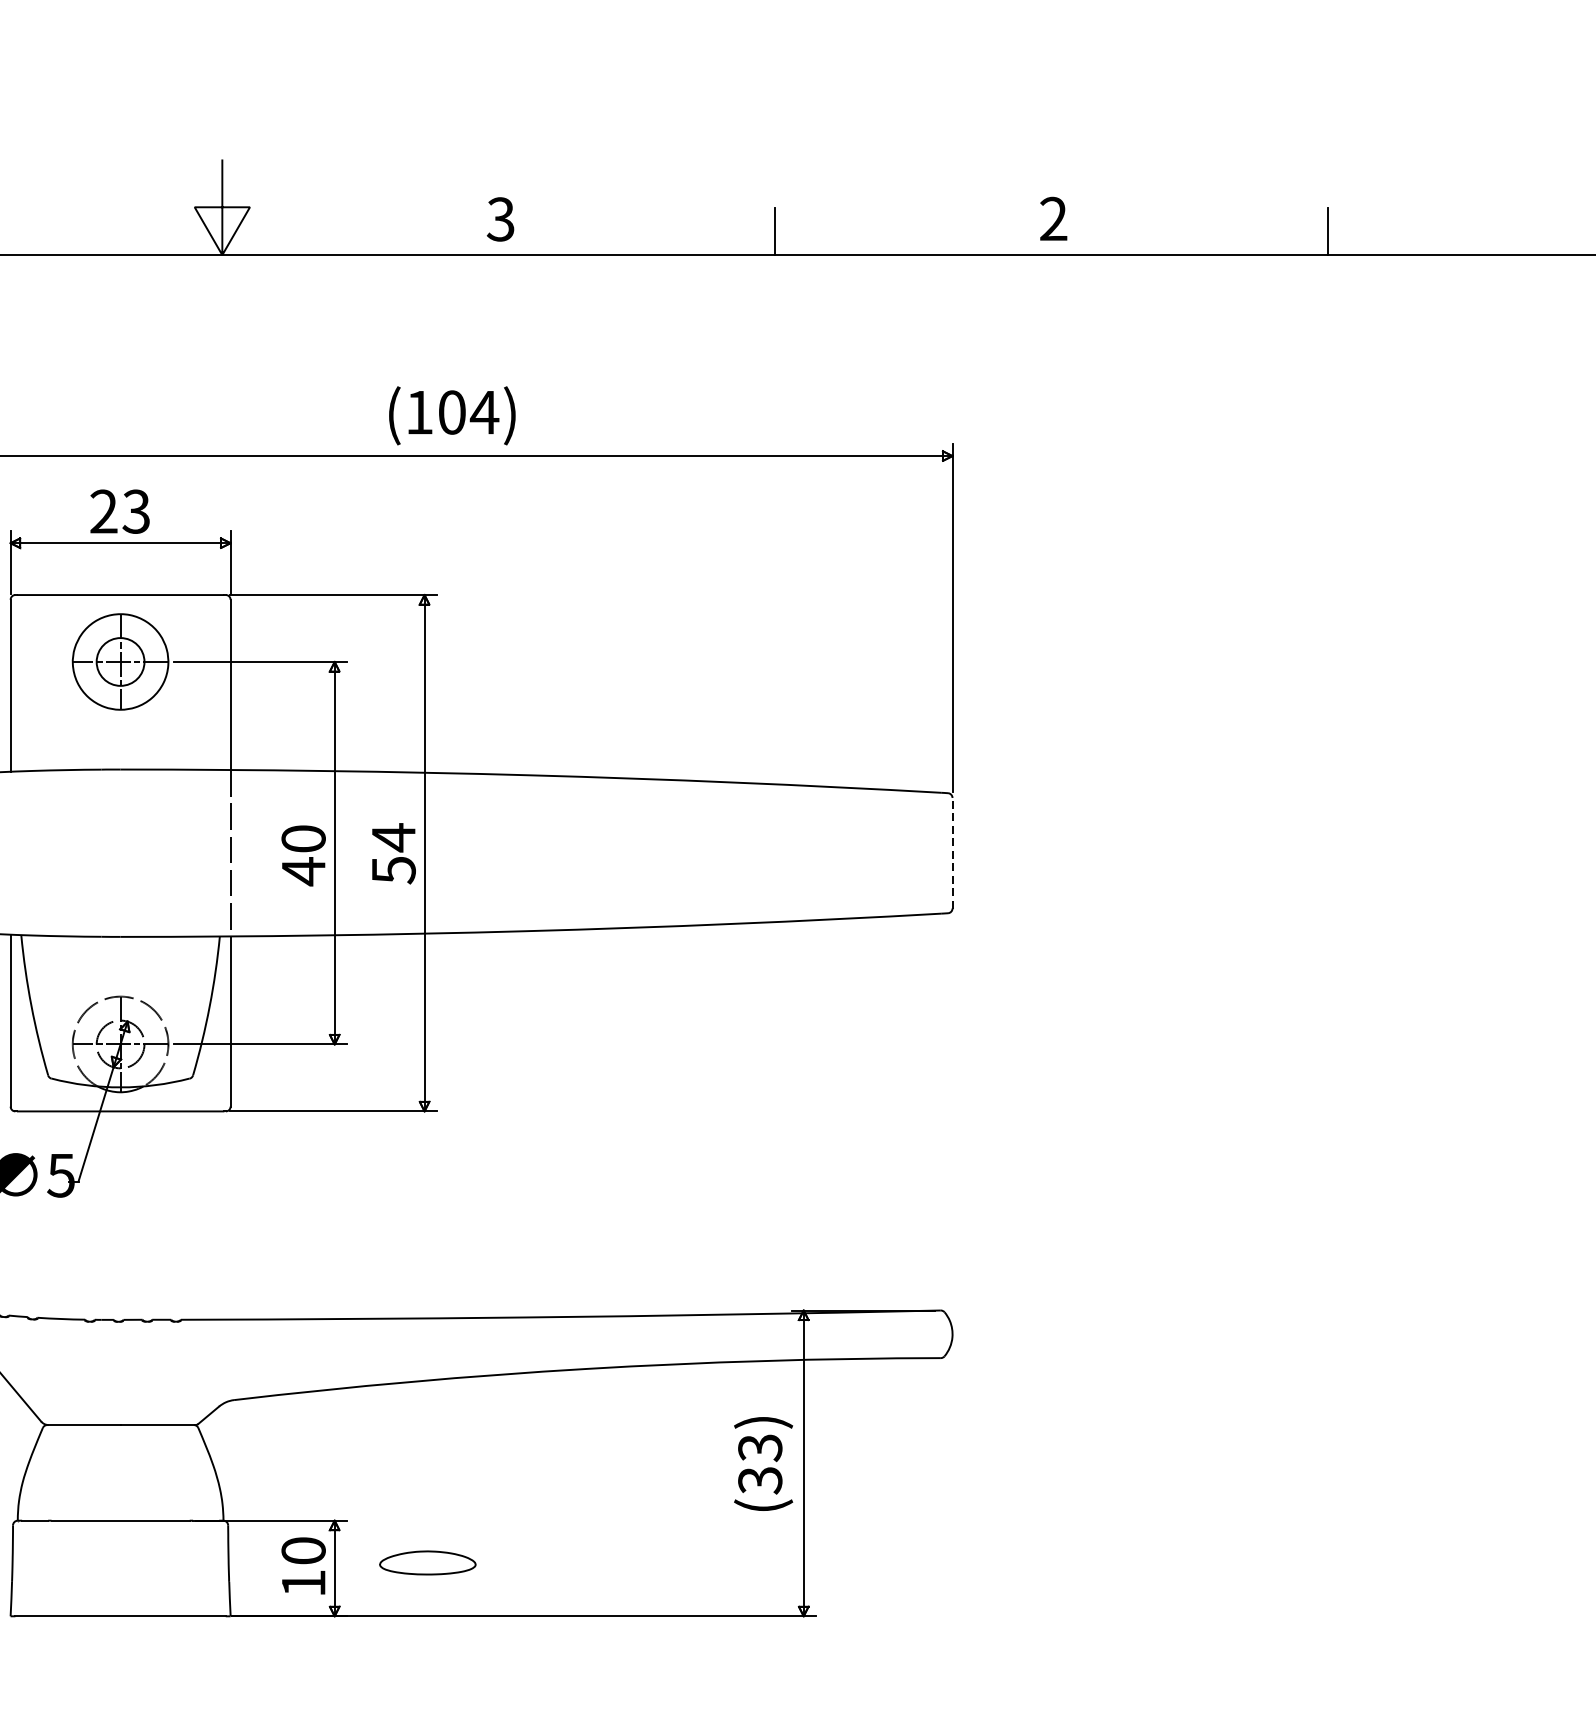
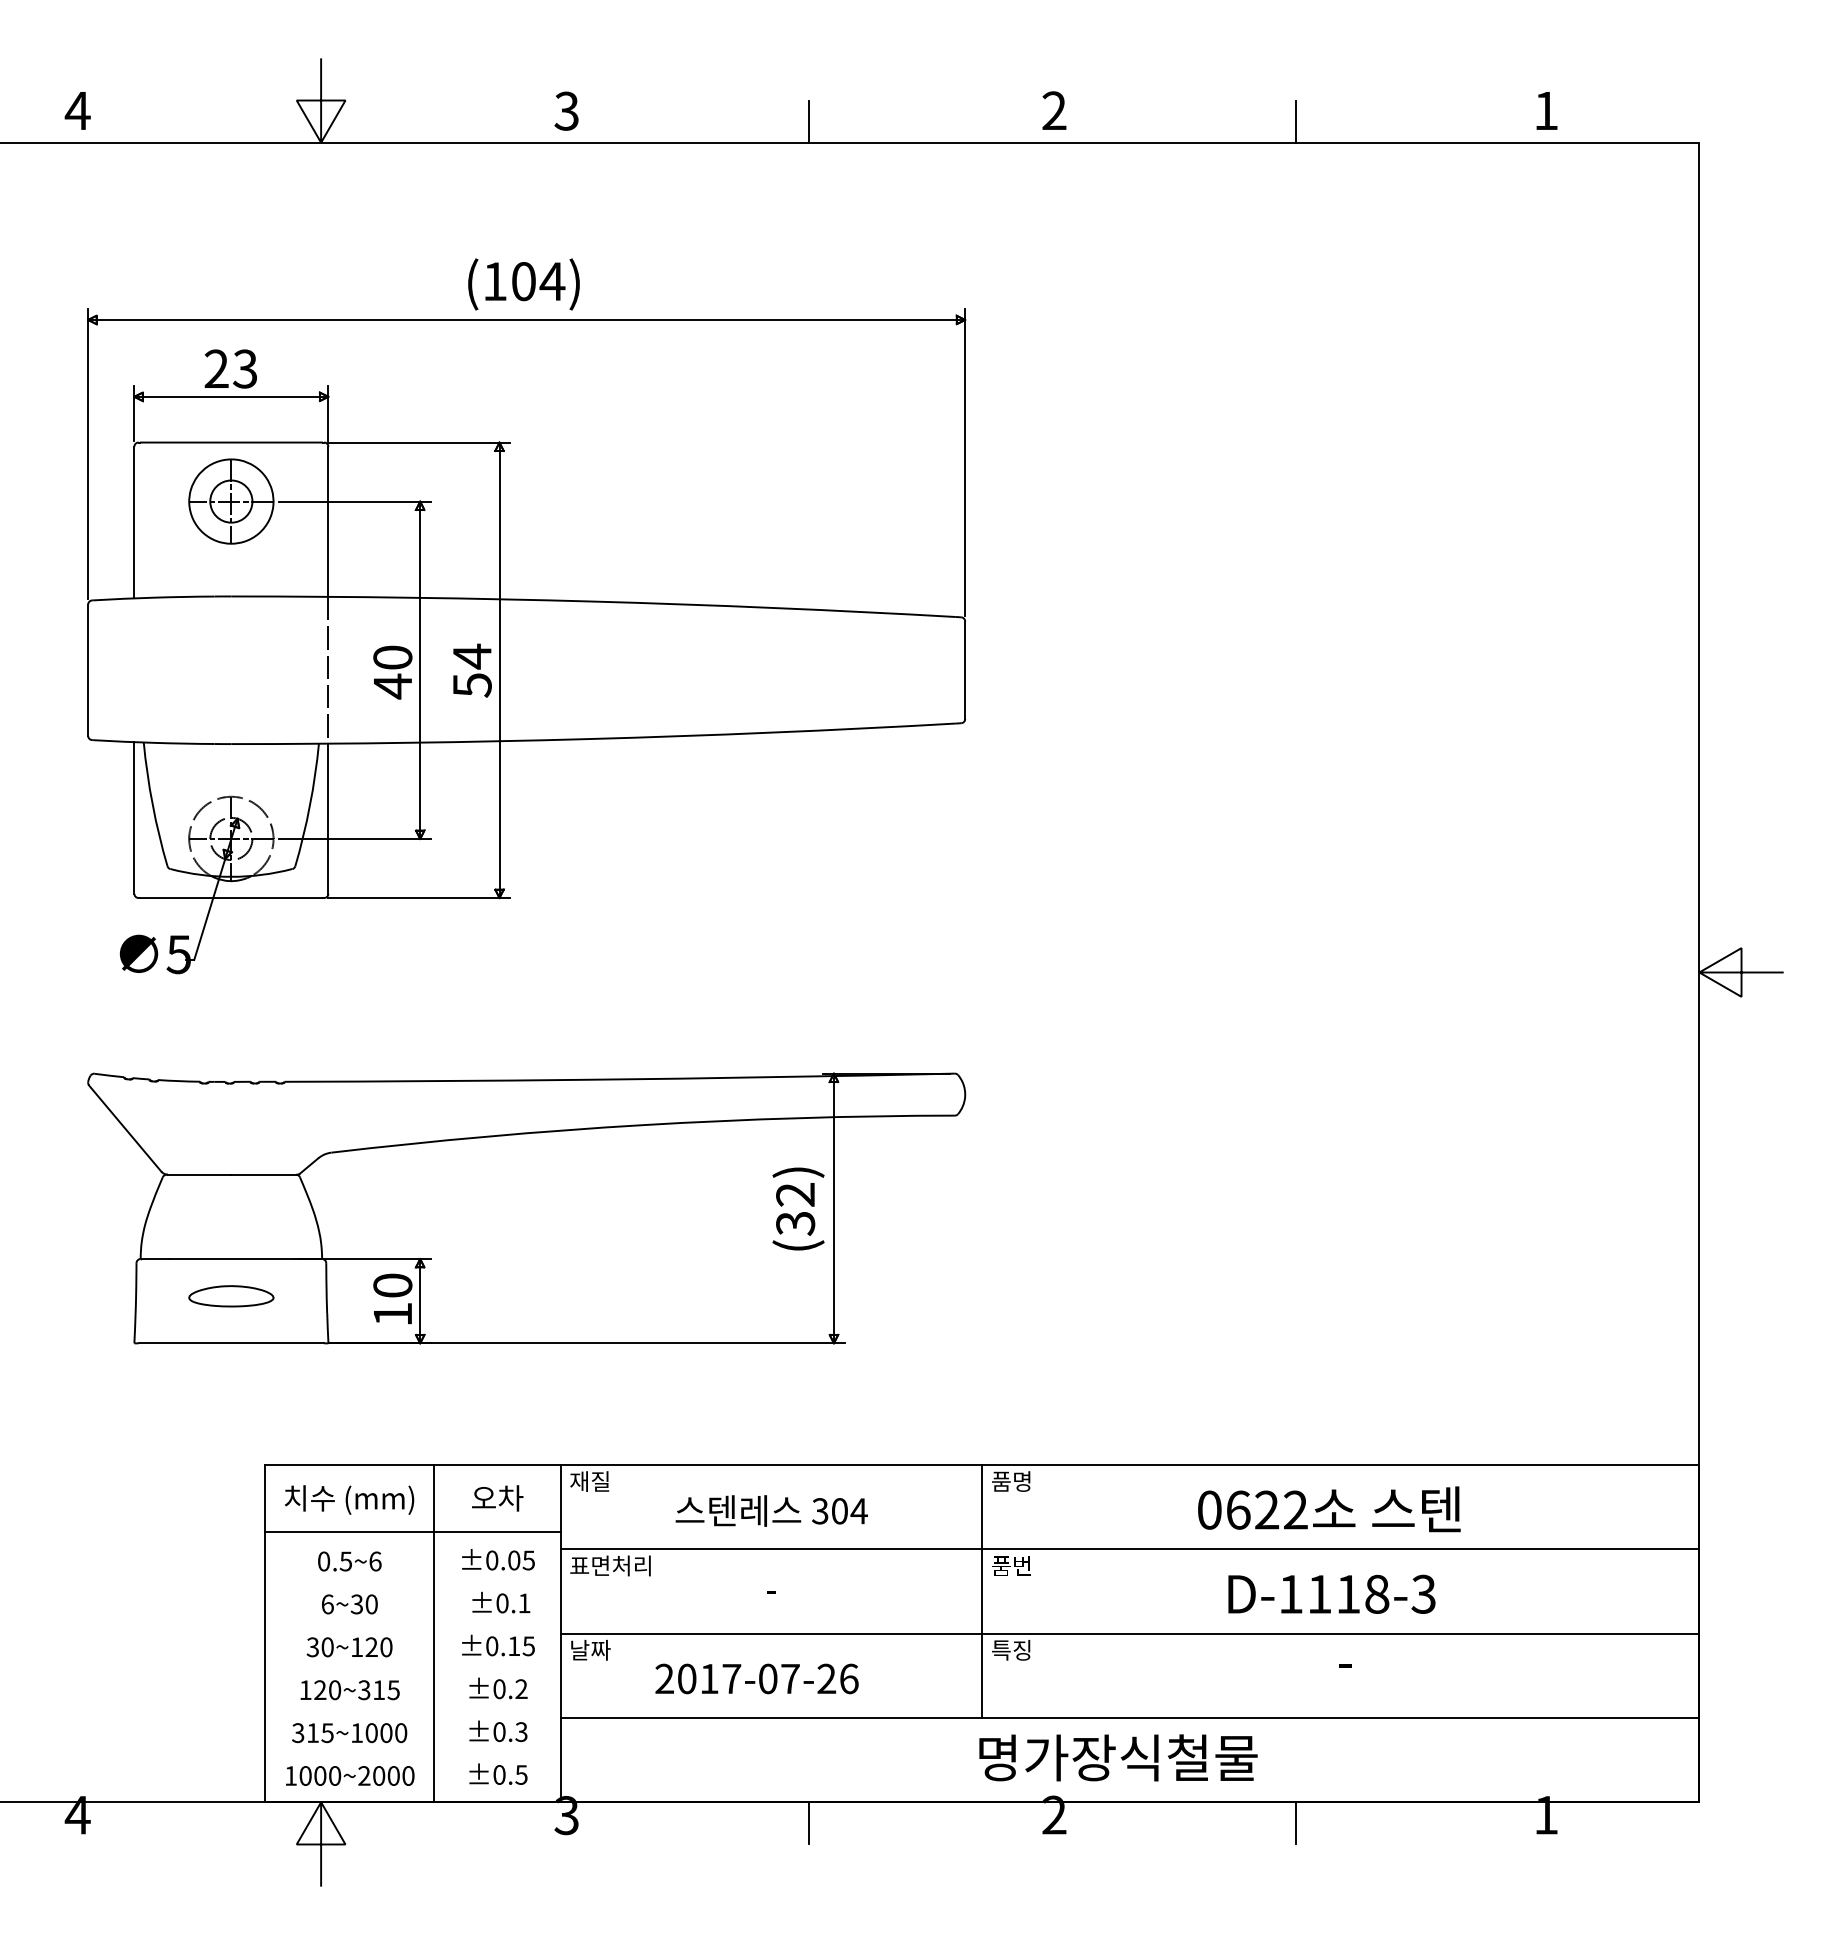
line: (952, 853) -> (965, 670), dashed -> solid
text: (760, 1448) -> (795, 1195), (33) -> (32)
part: (427, 1563) -> (231, 1296), moved

